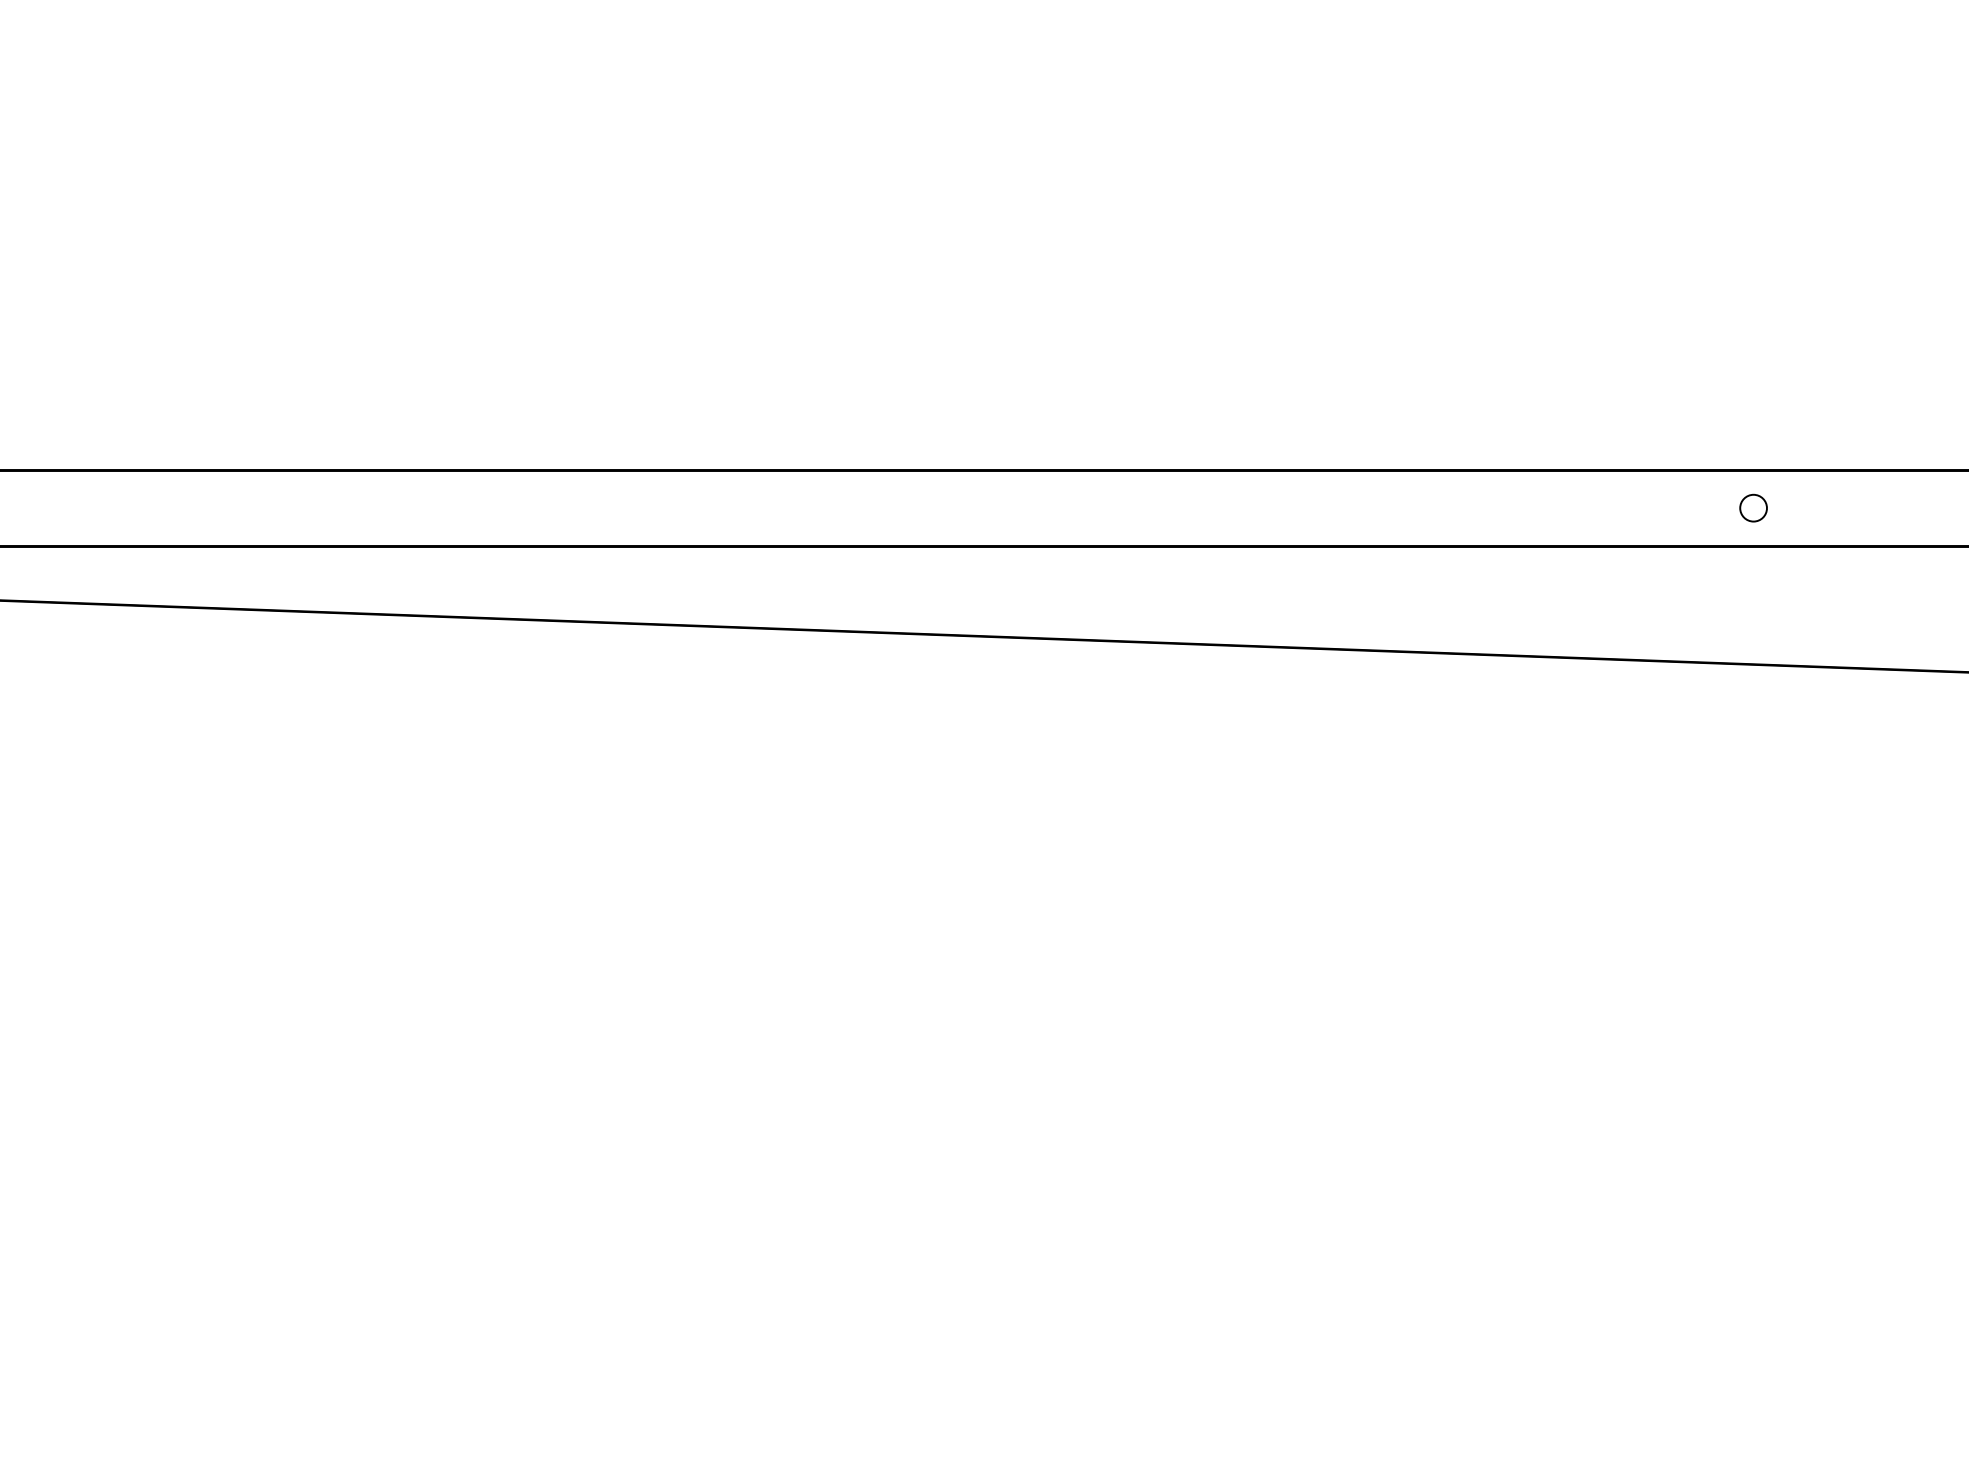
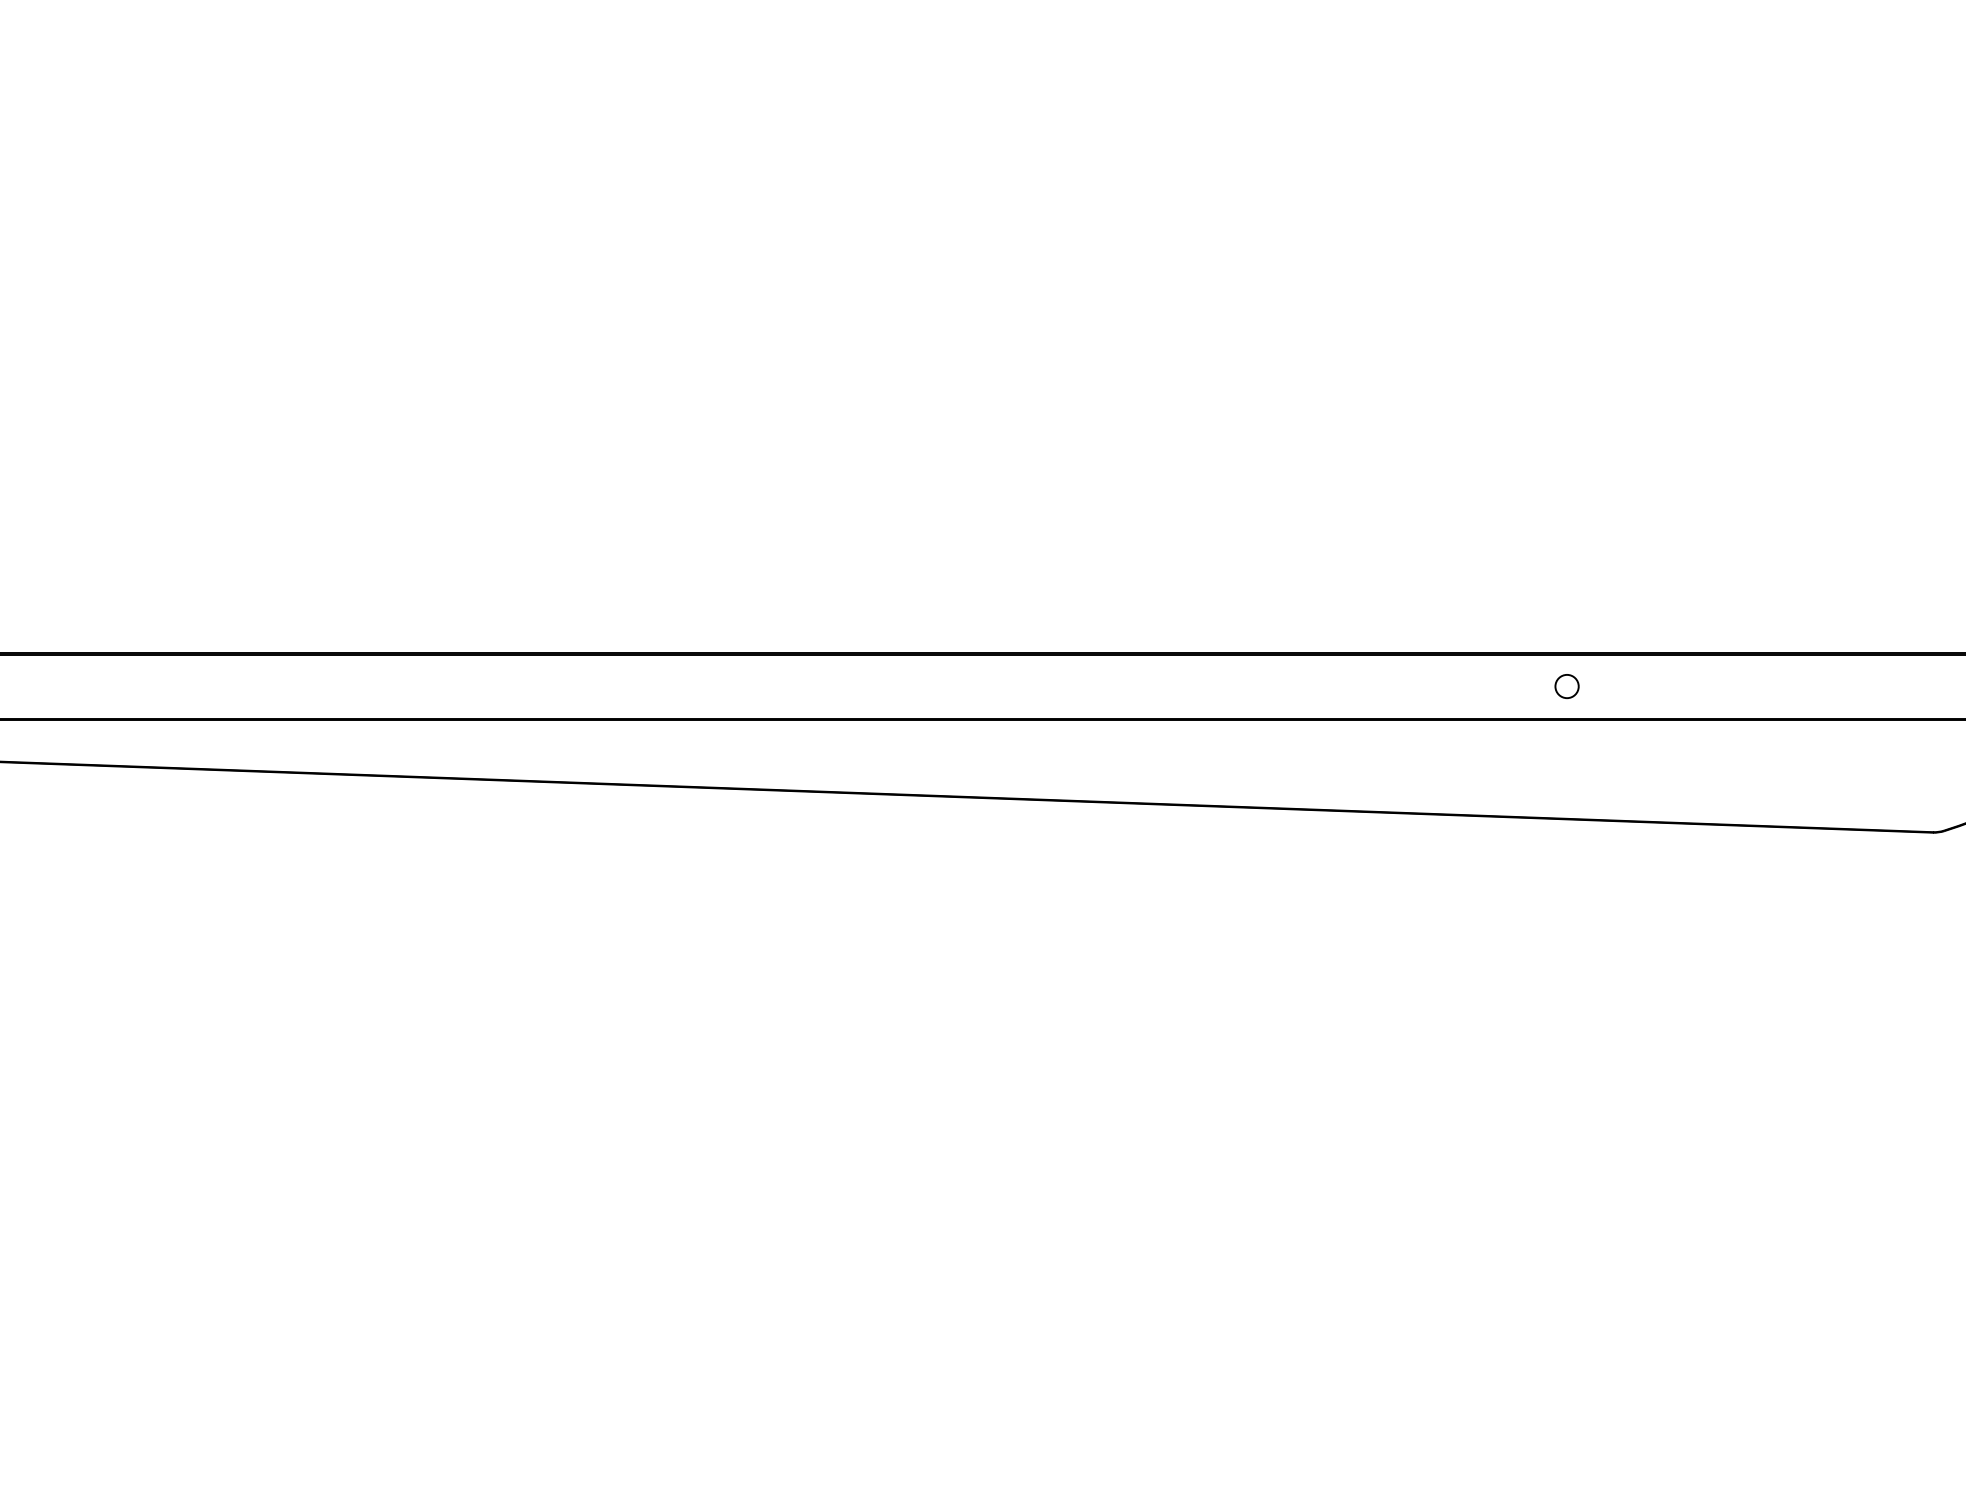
circle: (1752, 508) -> (1566, 686), moved

